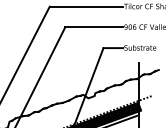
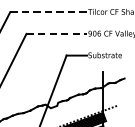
line: (86, 6) -> (48, 11), solid -> dashed
line: (94, 27) -> (57, 33), solid -> dashed

